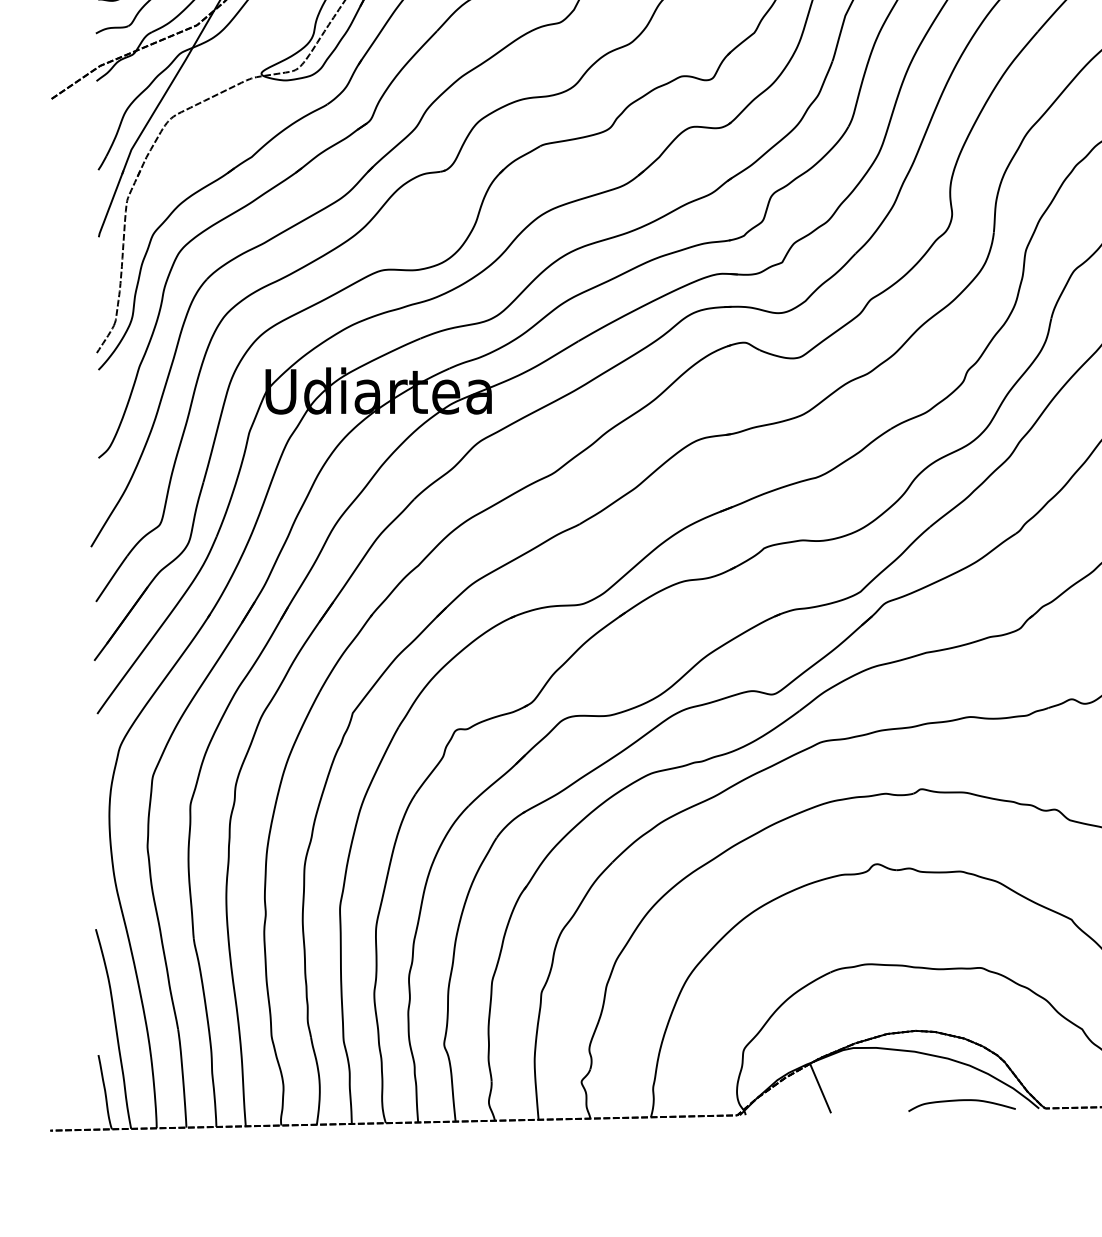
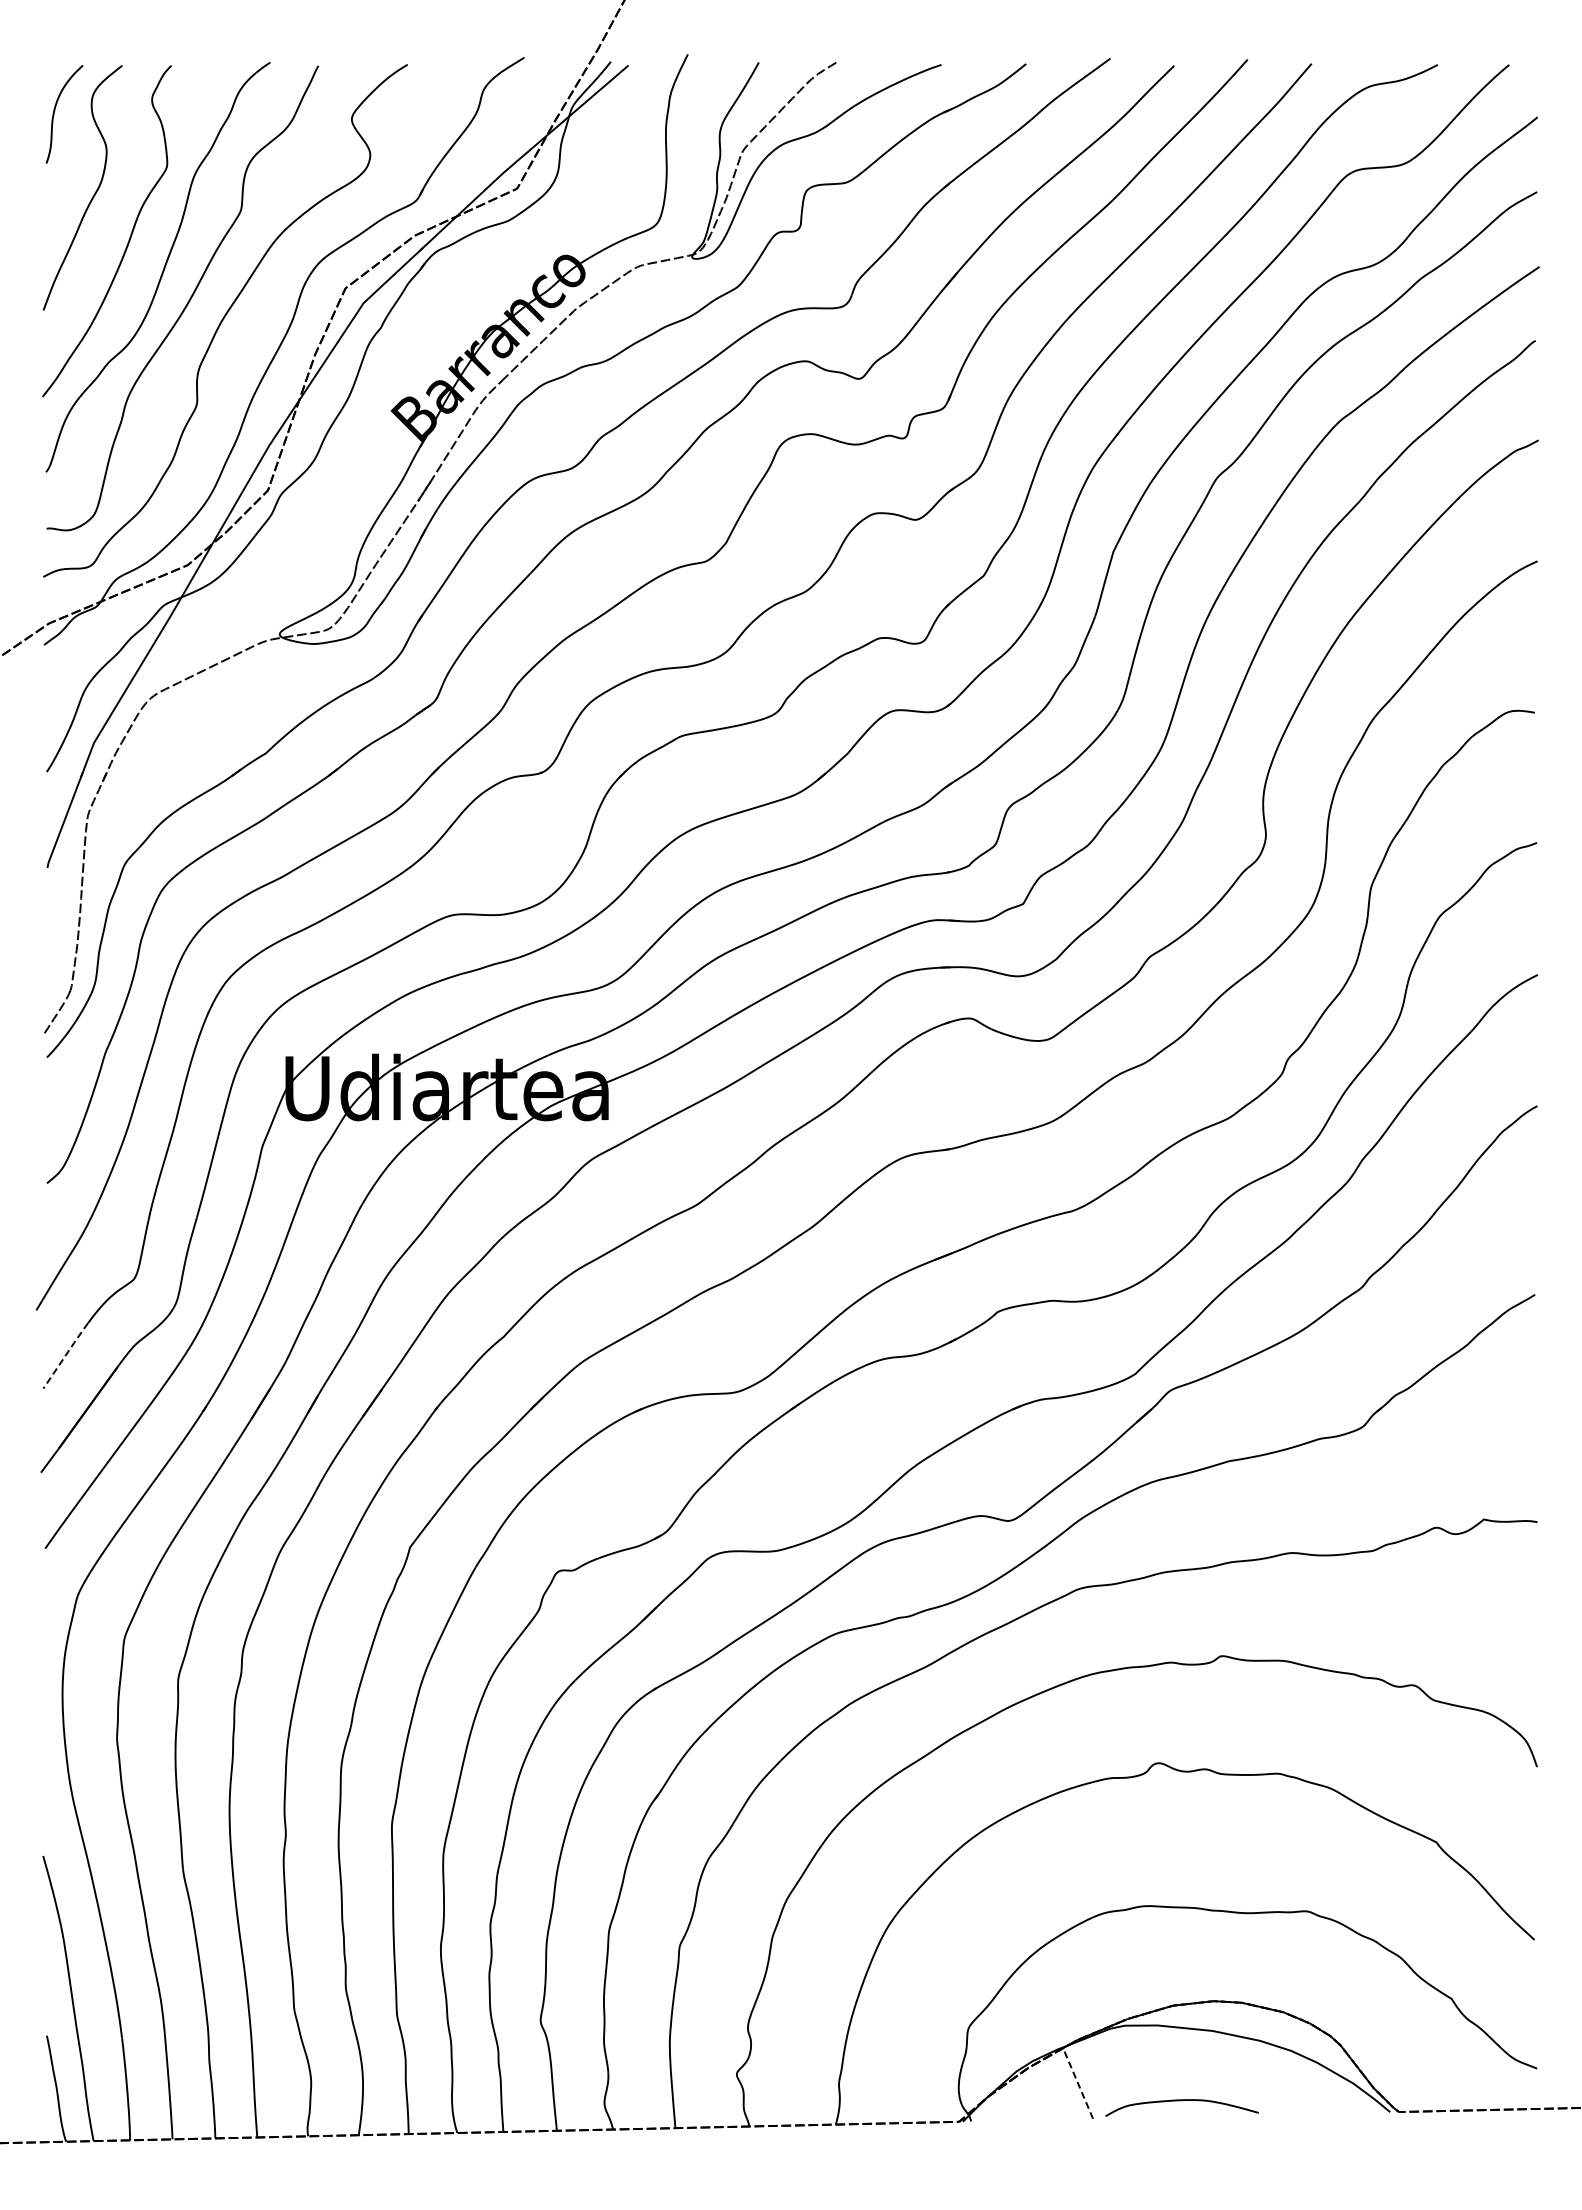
line: (112, 578) -> (66, 1354), solid -> dashed
line: (820, 1088) -> (1077, 2083), solid -> dashed
curve: (961, 1101) -> (1181, 2101), moved

